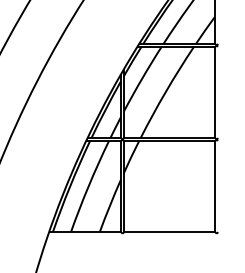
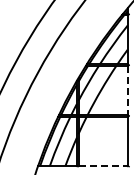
line: (214, 92) -> (127, 90), solid -> dashed
line: (170, 233) -> (103, 166), solid -> dashed

